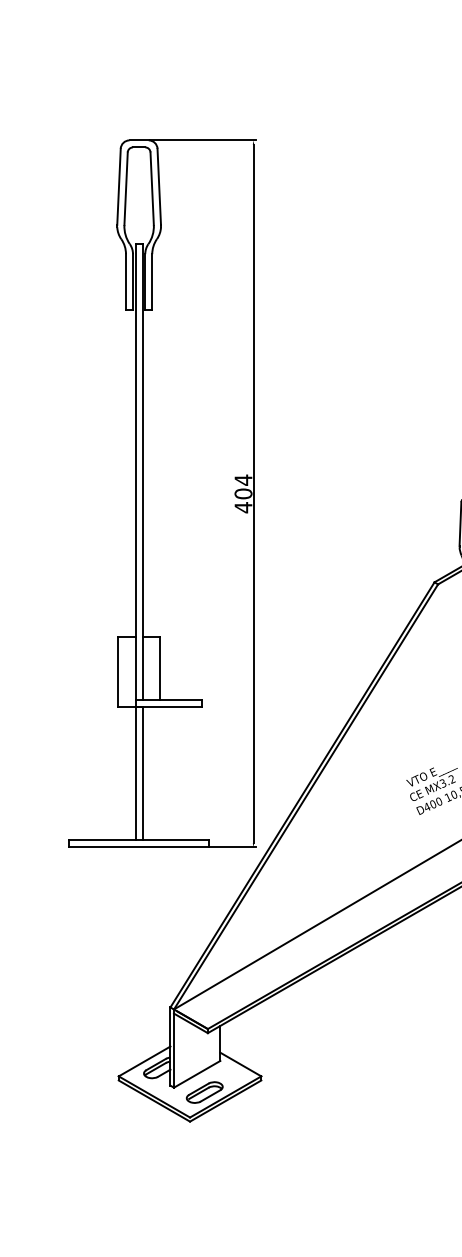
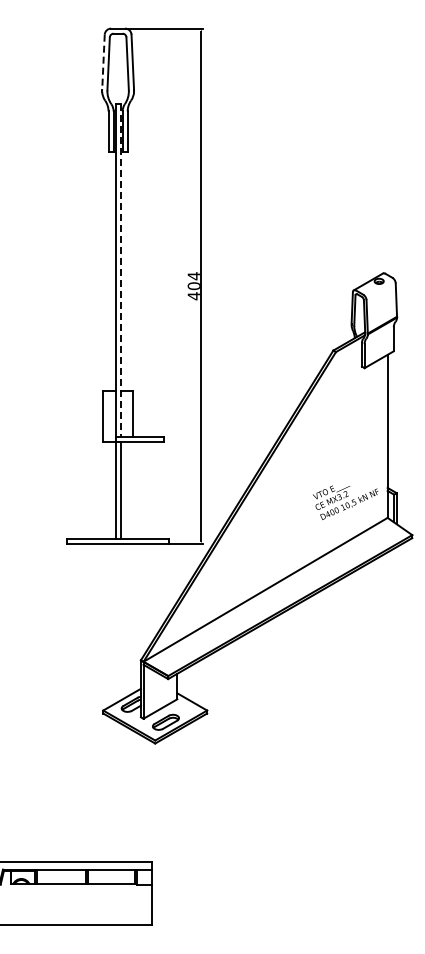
line: (119, 186) -> (103, 62), solid -> dashed
line: (142, 472) -> (120, 270), solid -> dashed

